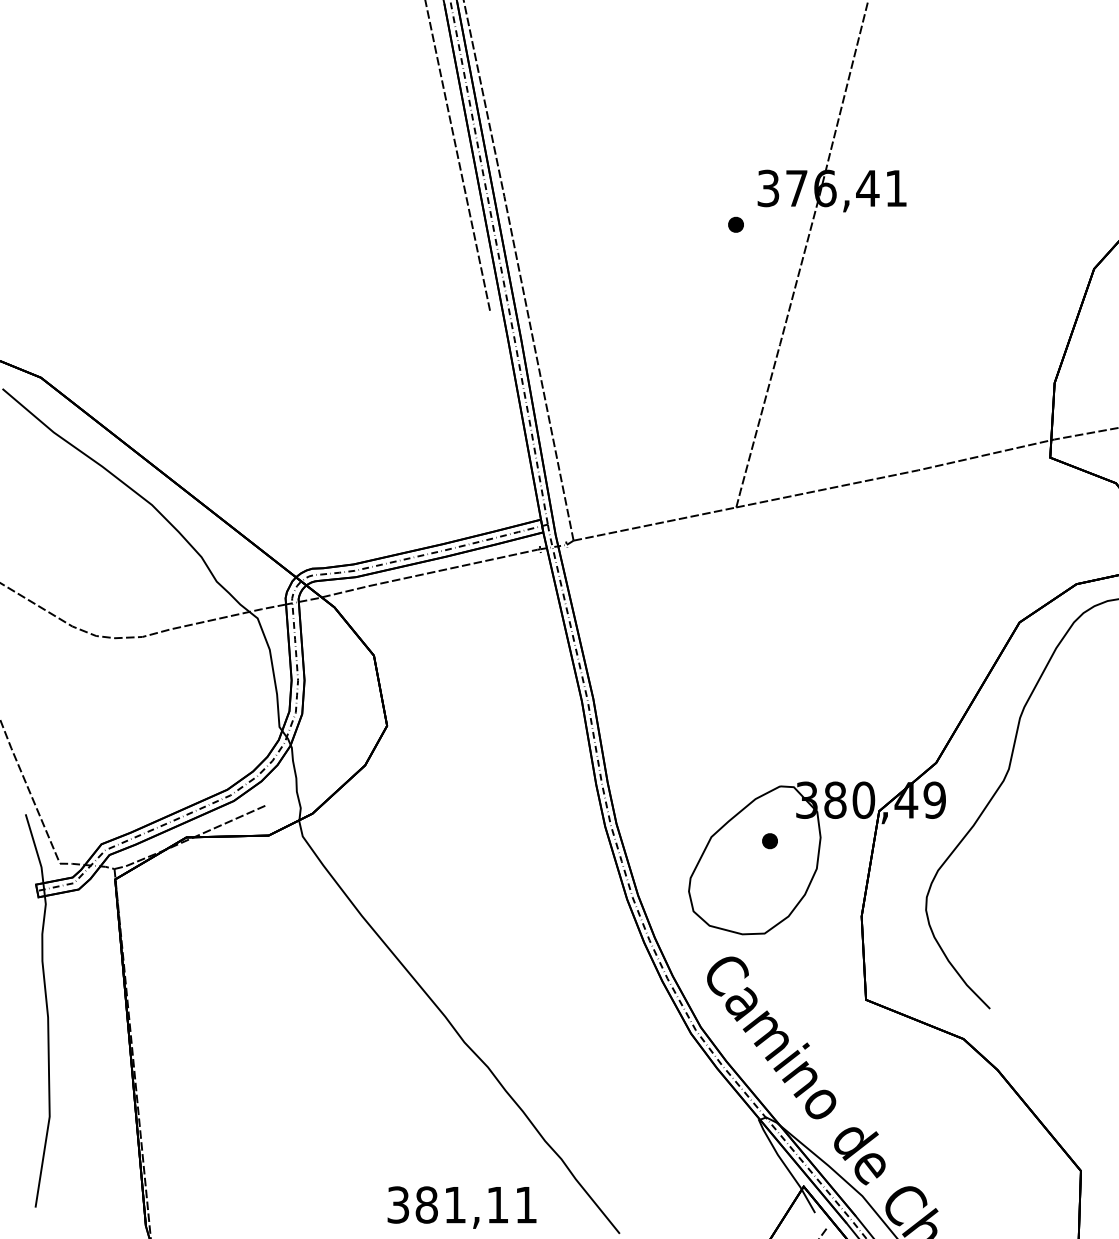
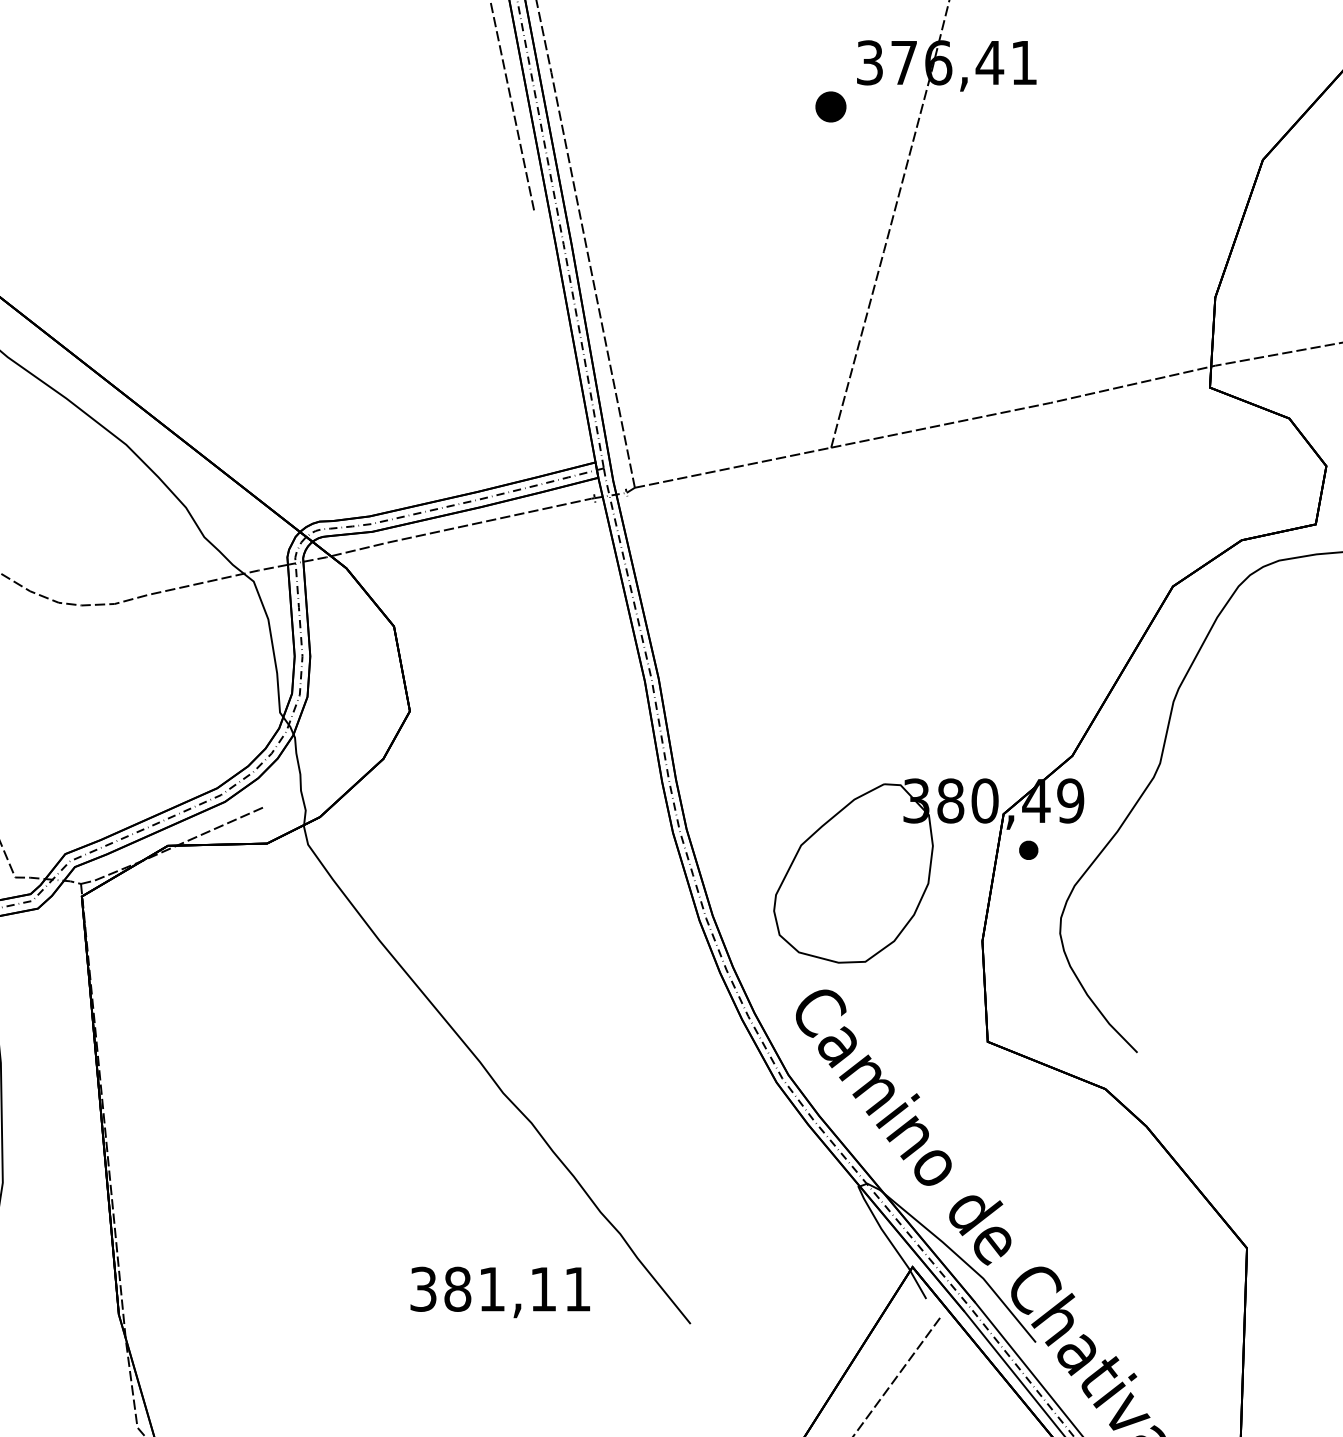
part: (735, 224) -> (830, 106), size x1.6
part: (769, 841) -> (1028, 850), moved

